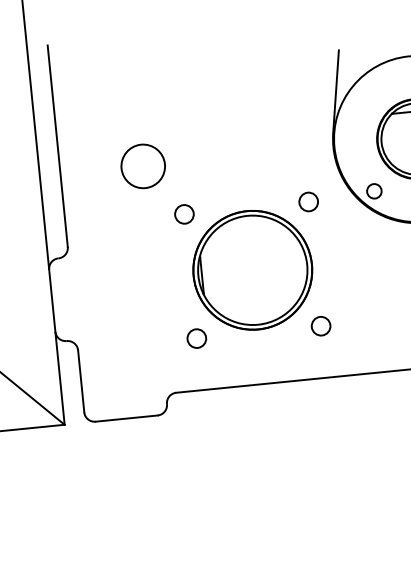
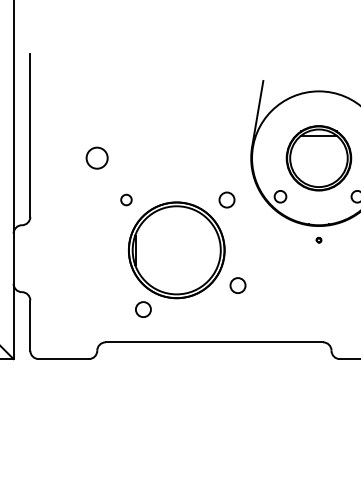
circle: (142, 165) -> (96, 157), size x0.6
circle: (184, 213) -> (126, 199), size x0.7
circle: (320, 326) -> (237, 285), moved
circle: (196, 338) -> (143, 309), moved

